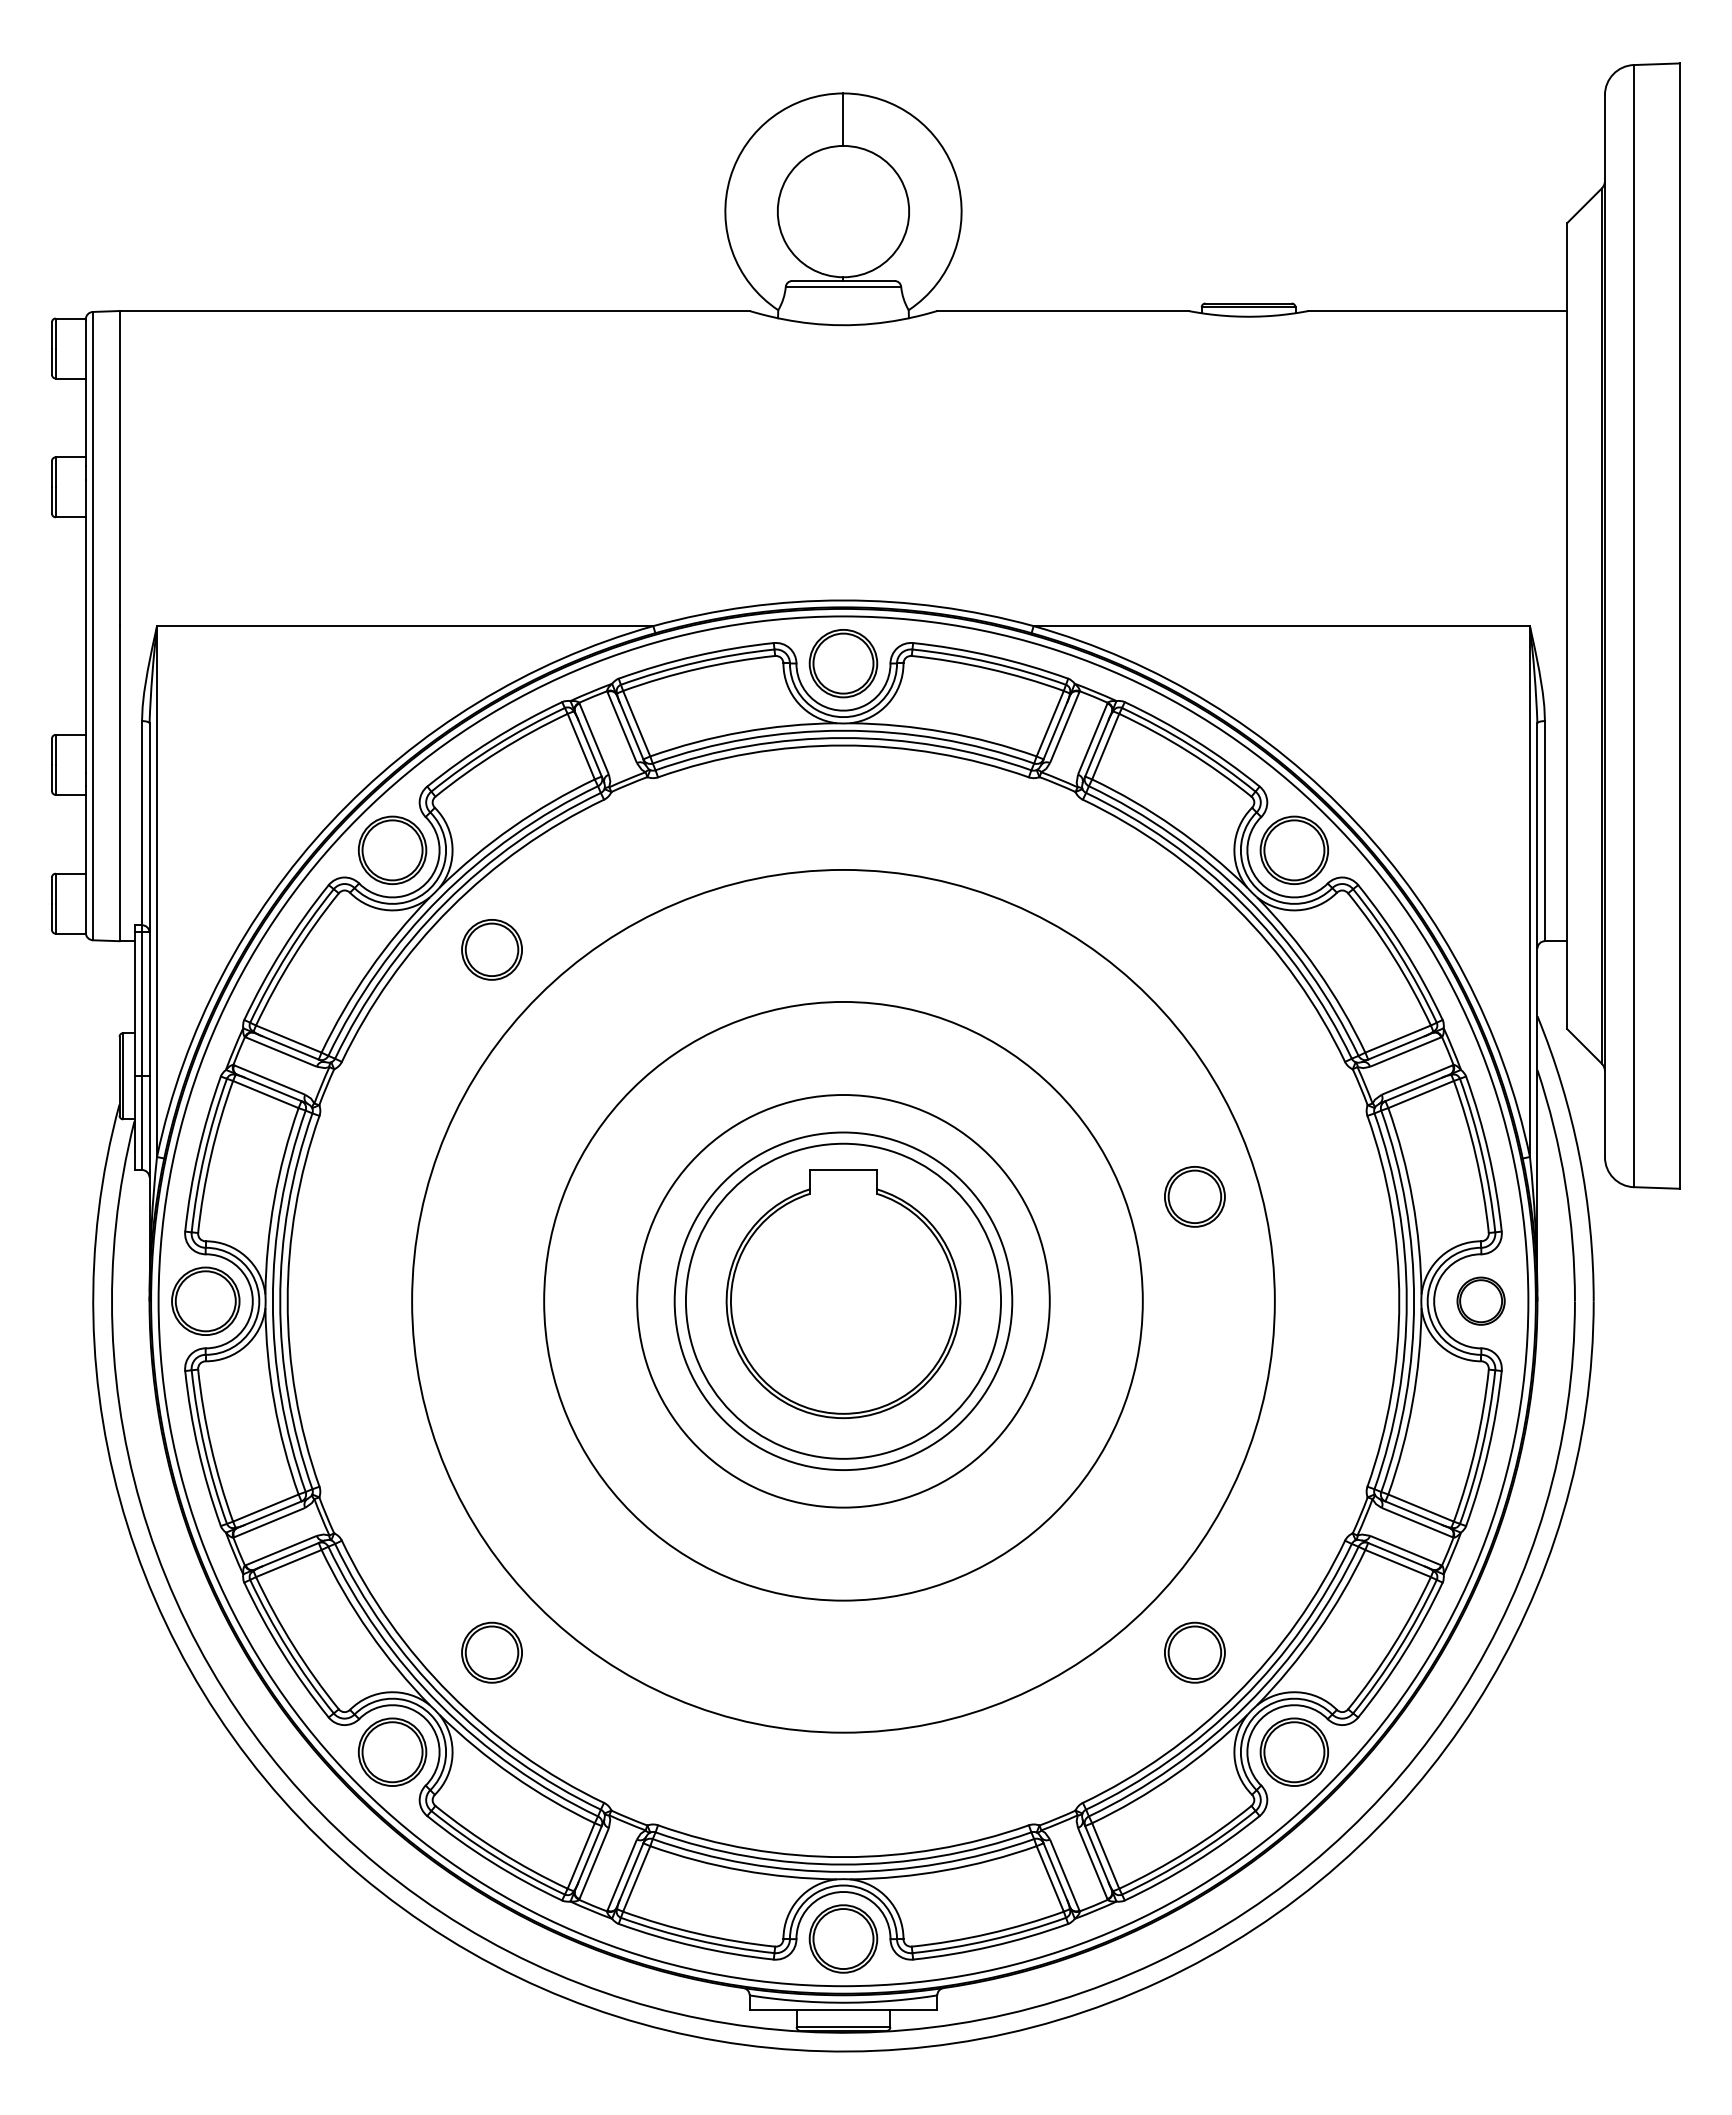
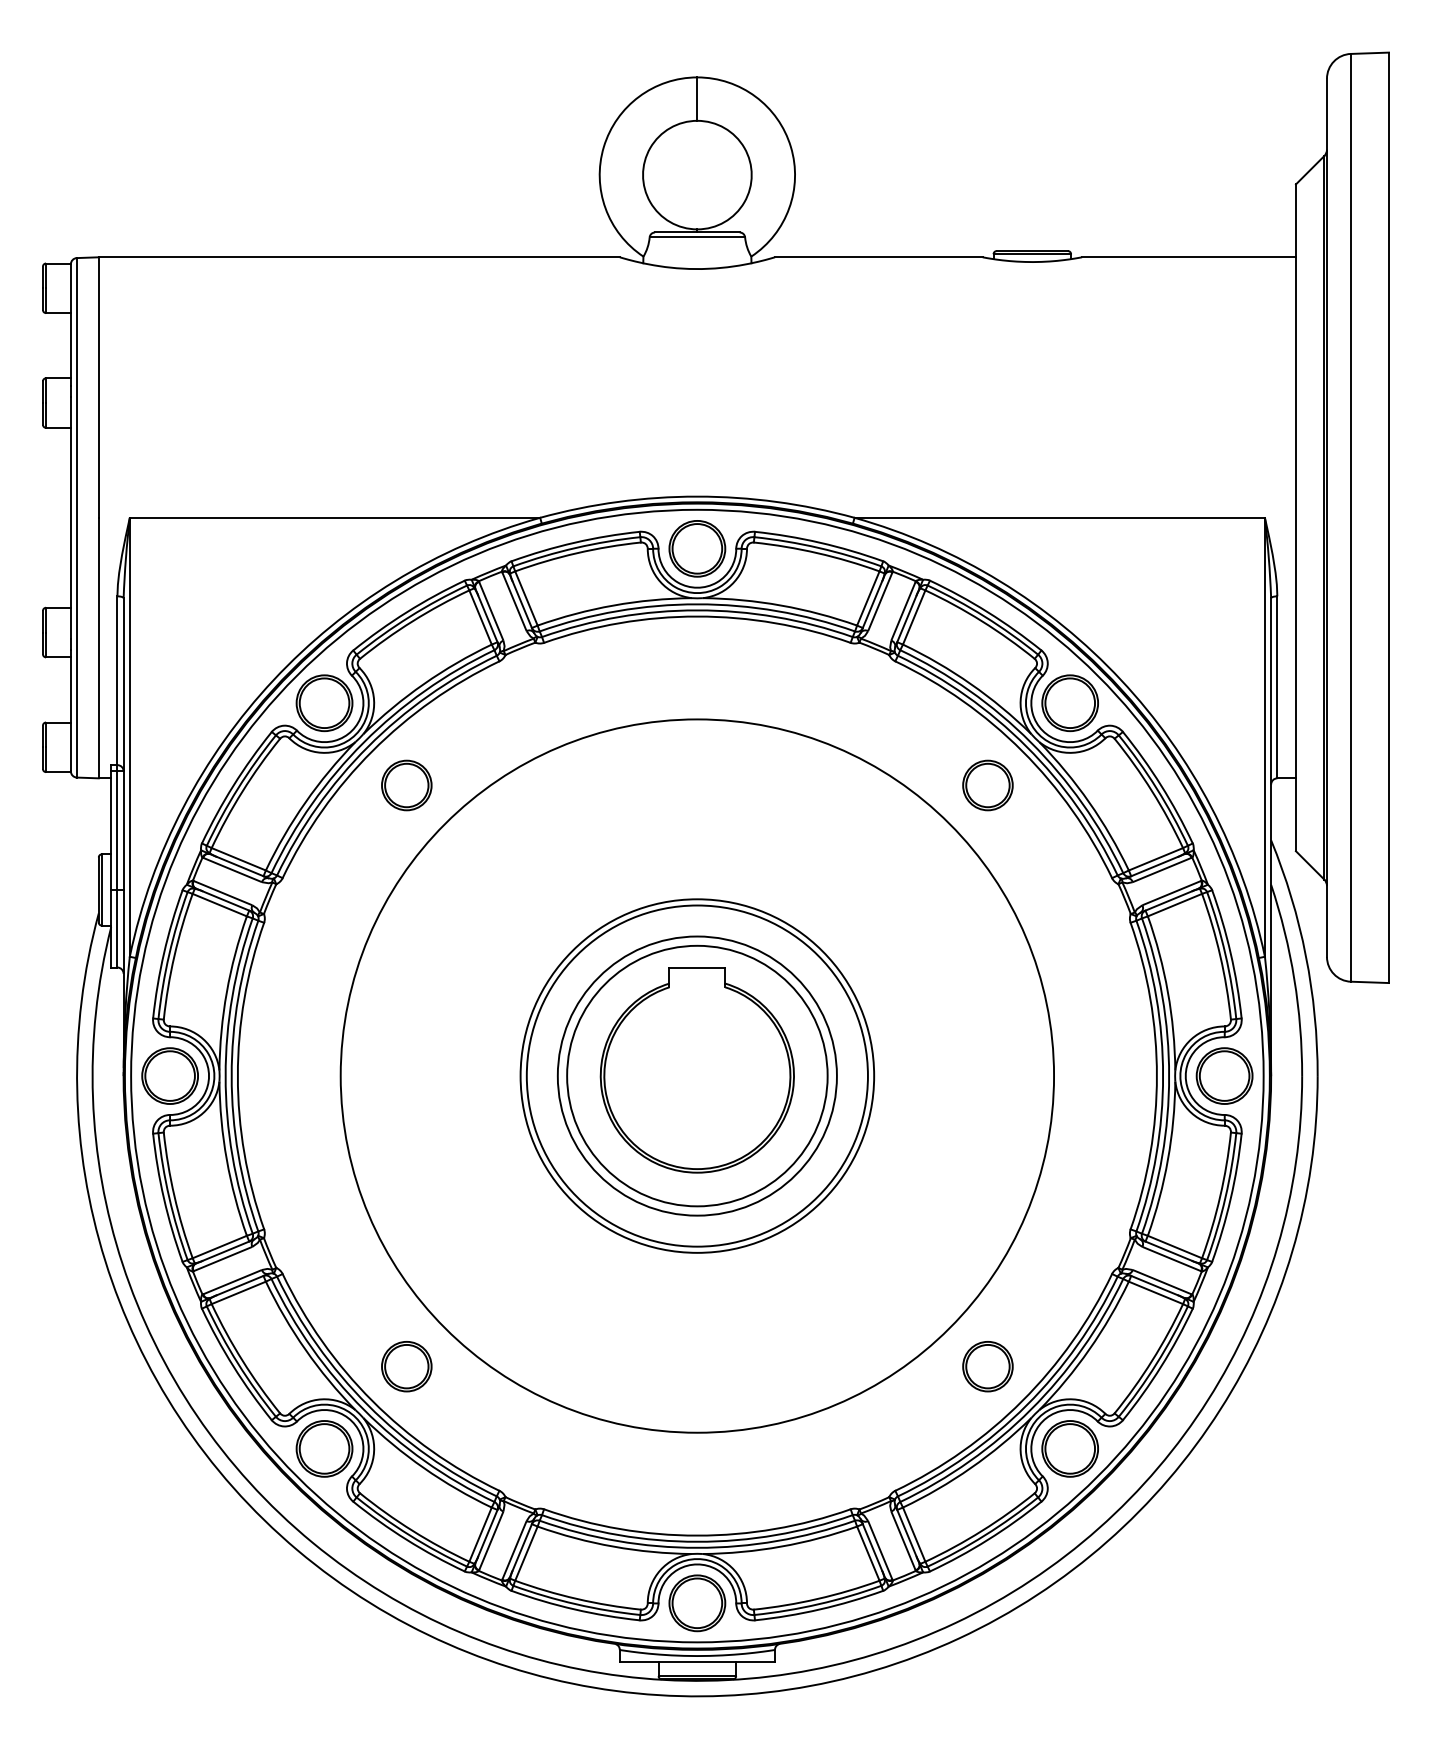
part: (1194, 1196) -> (987, 785), moved
part: (1480, 1300) -> (1224, 1075), size x1.43
circle: (843, 1301) -> (697, 1076), size x0.71

